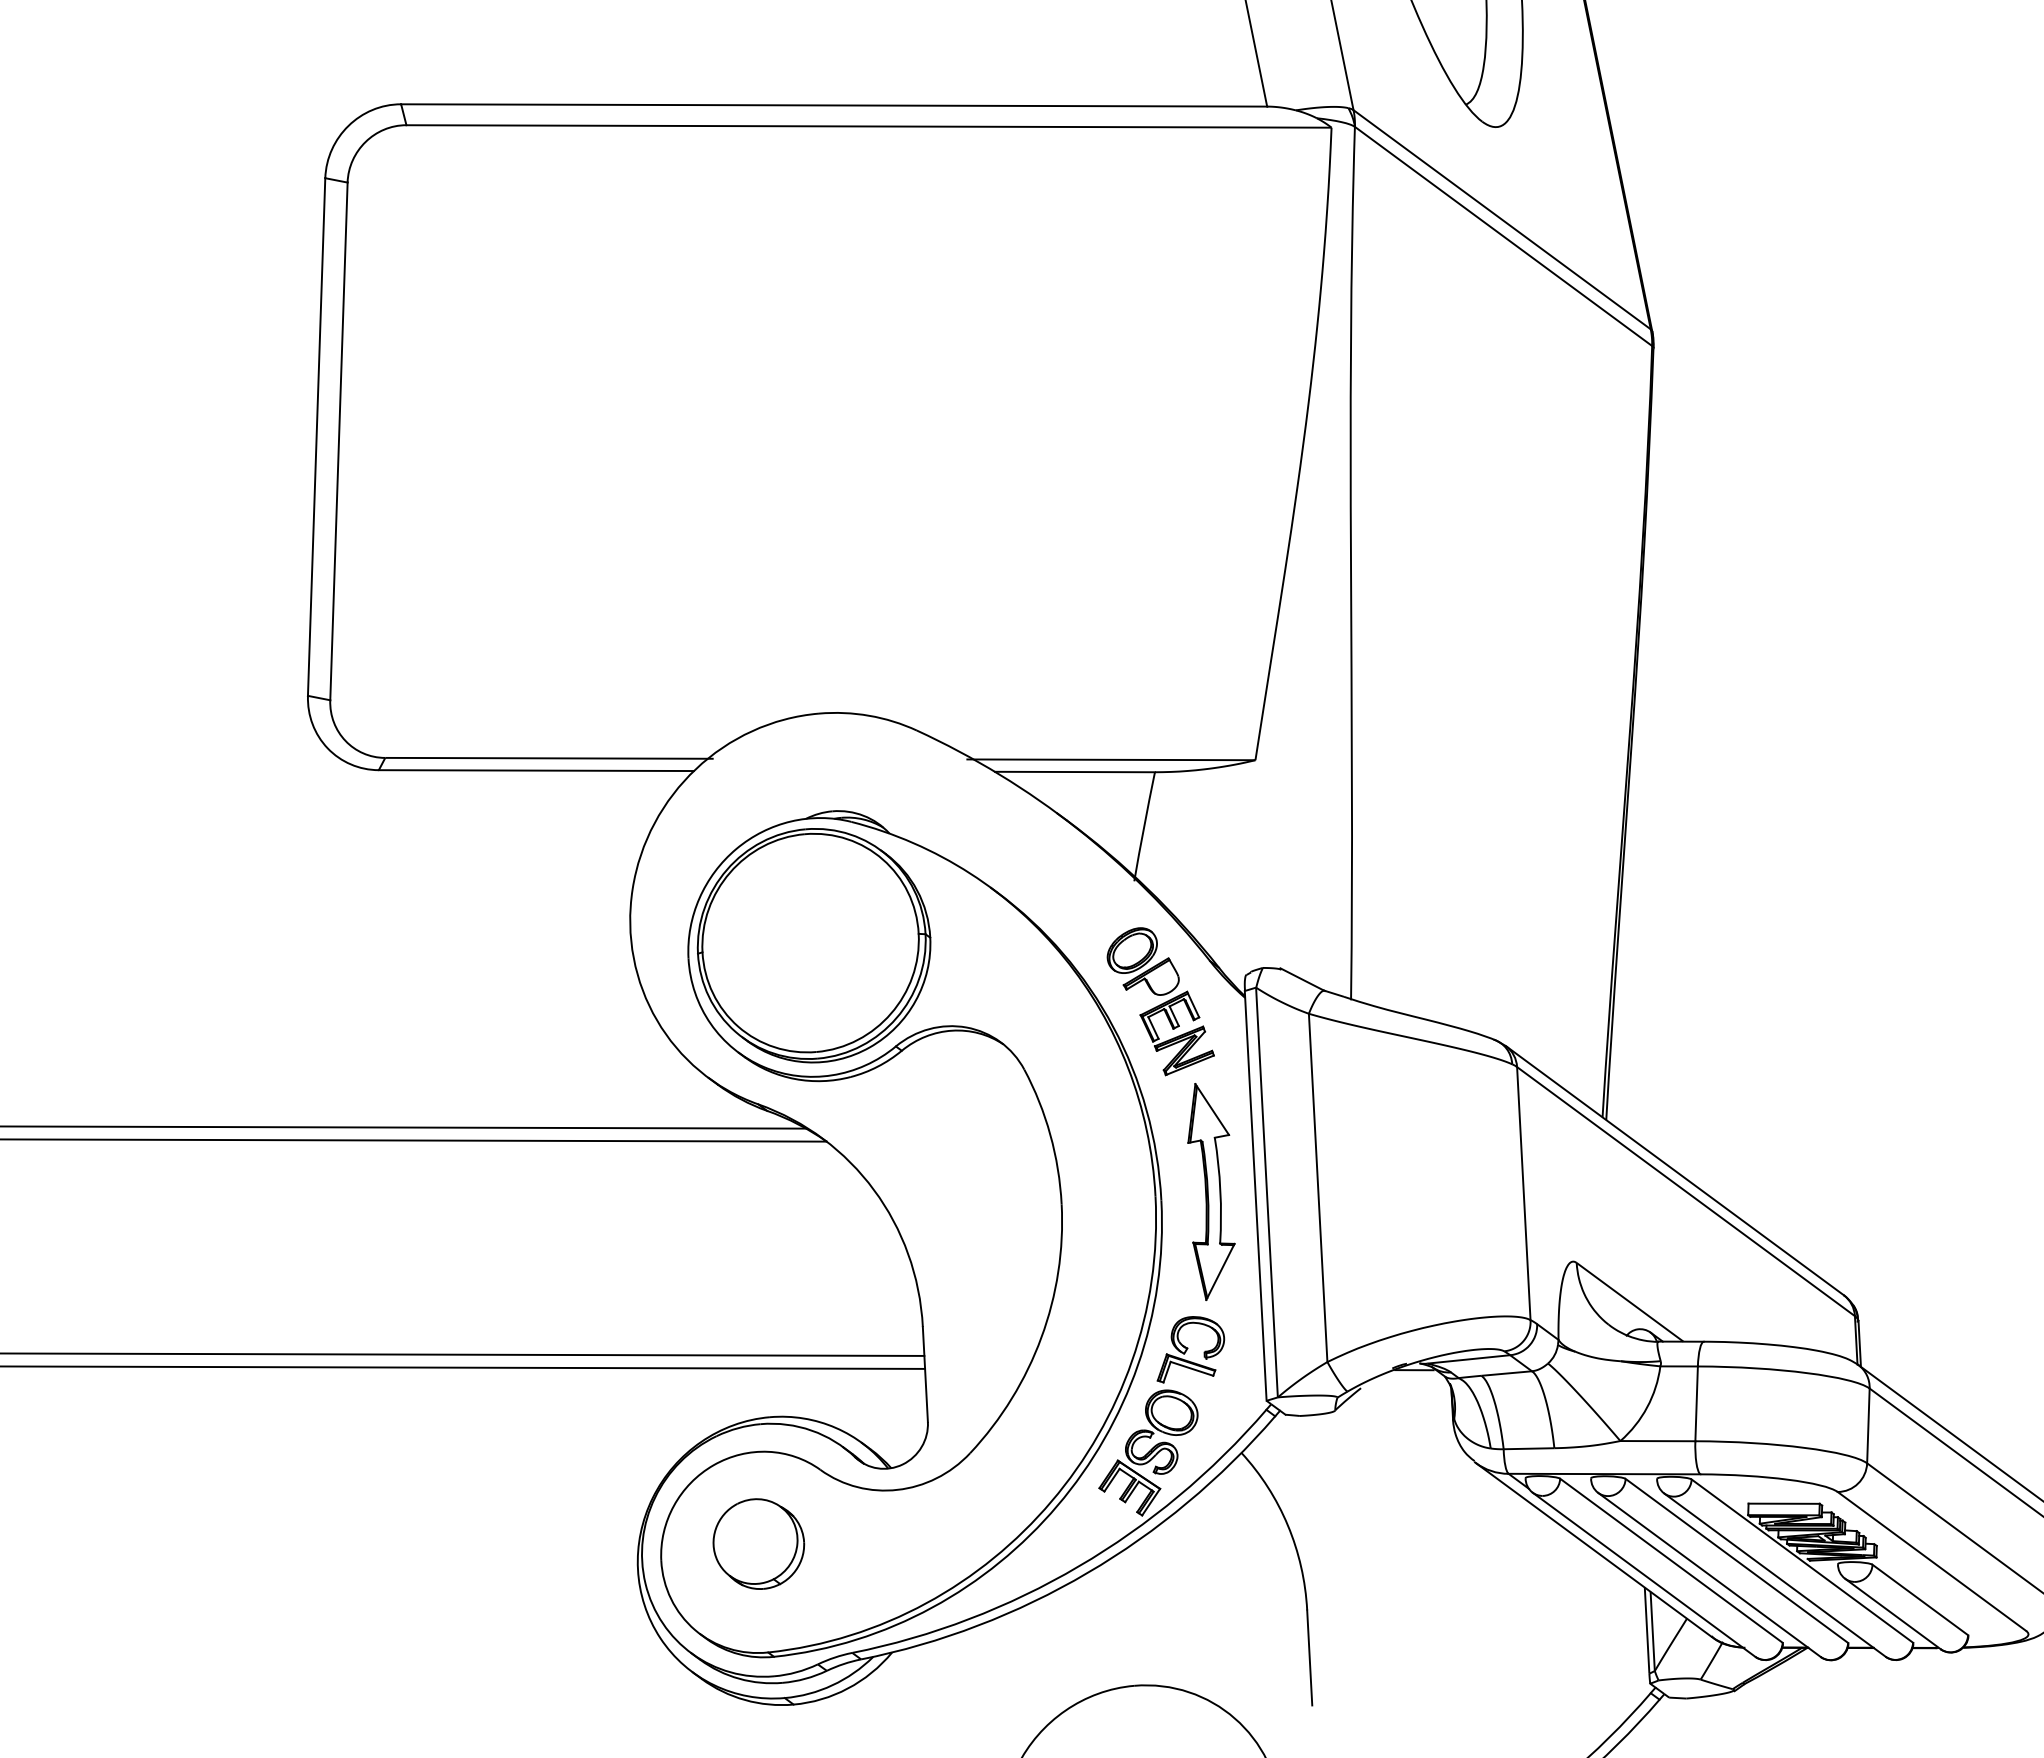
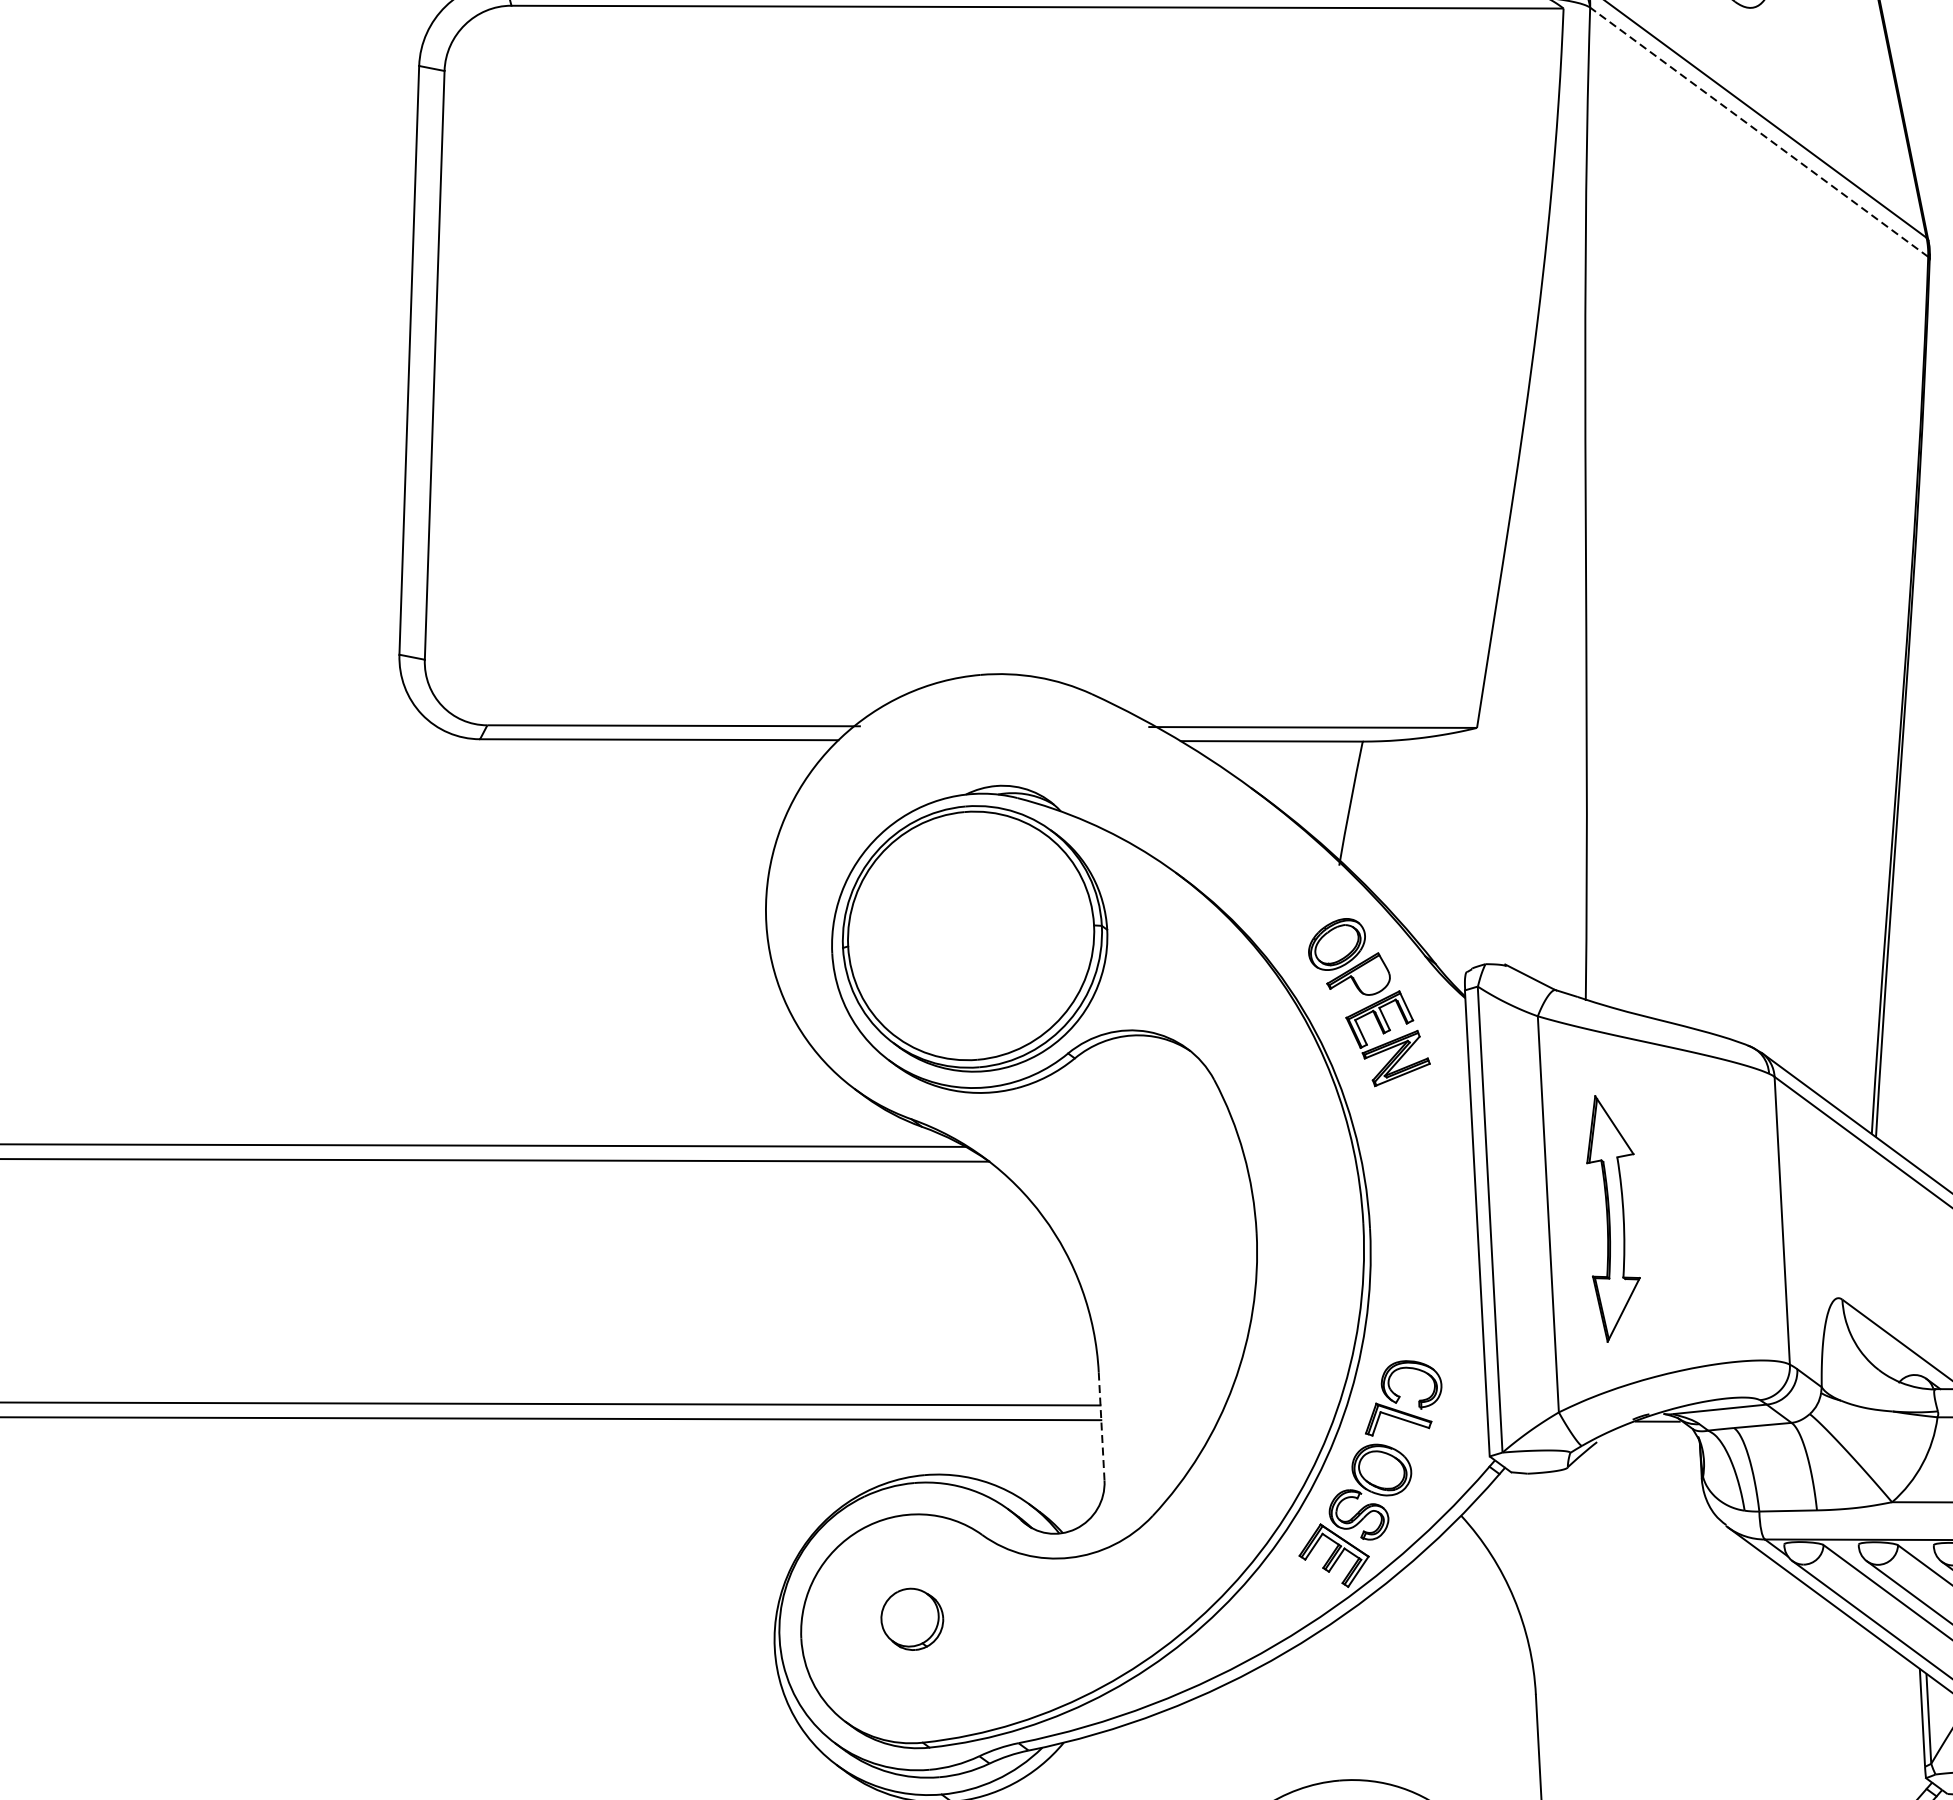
line: (1503, 236) -> (1759, 132), solid -> dashed
part: (1211, 1192) -> (1613, 1219), moved
line: (925, 1374) -> (1101, 1426), solid -> dashed
part: (758, 1543) -> (911, 1618), size x0.6

